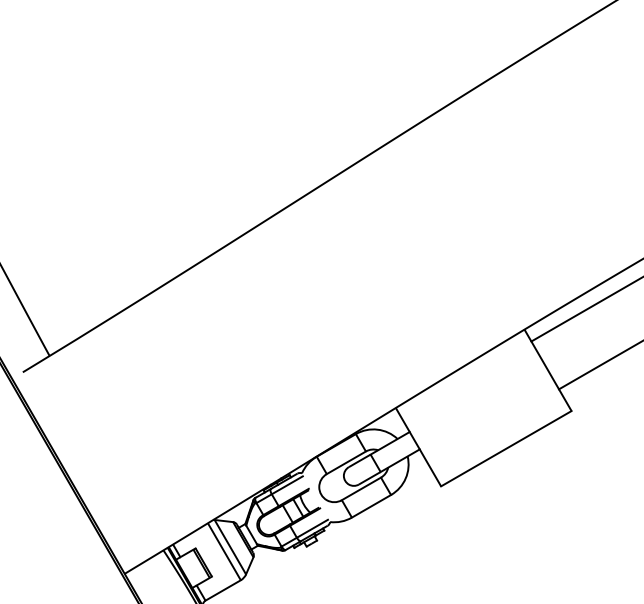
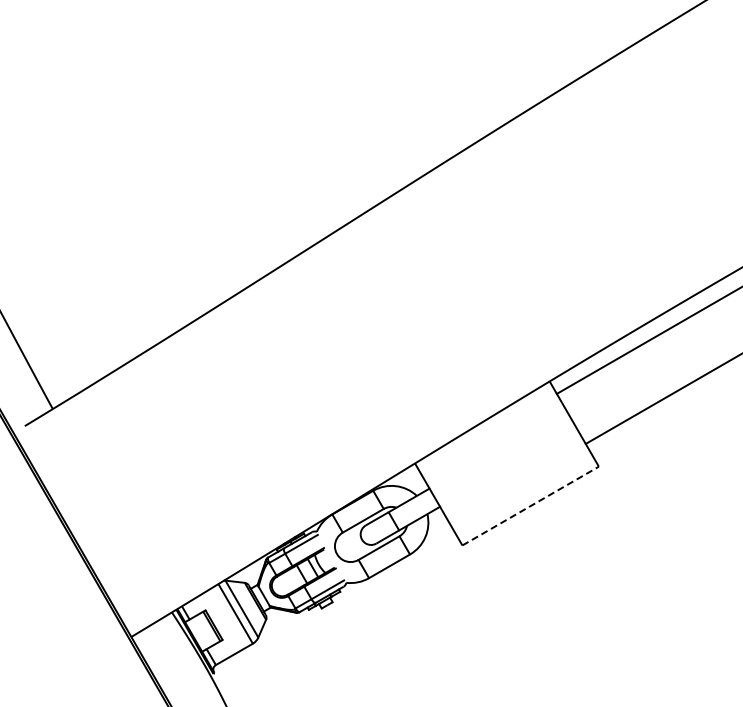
line: (506, 449) -> (530, 506), solid -> dashed

